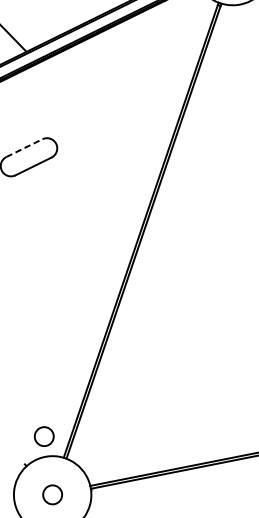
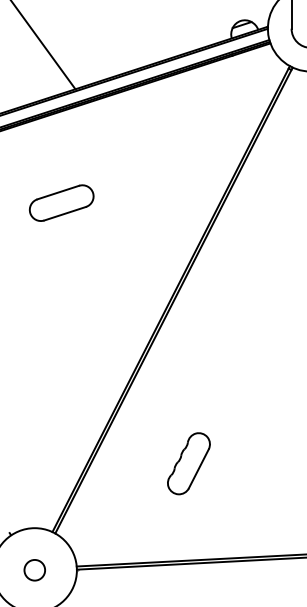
line: (24, 148) -> (58, 192), dashed -> solid
part: (178, 377) -> (188, 463), added
circle: (44, 436) -> (34, 506), removed

